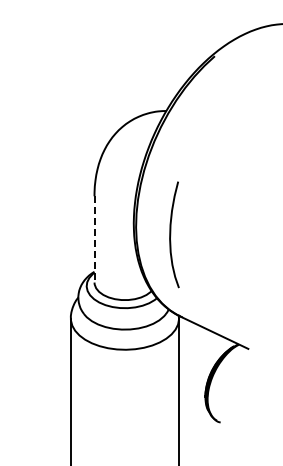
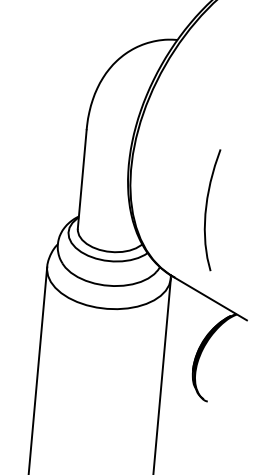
curve: (171, 234) -> (207, 209), moved
line: (94, 239) -> (82, 179), dashed -> solid

